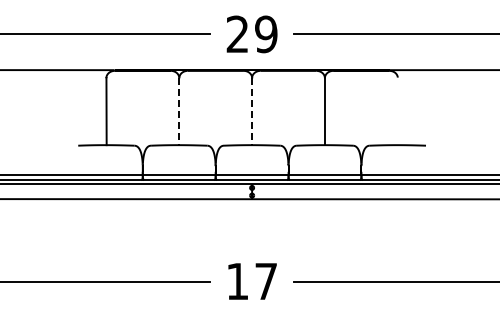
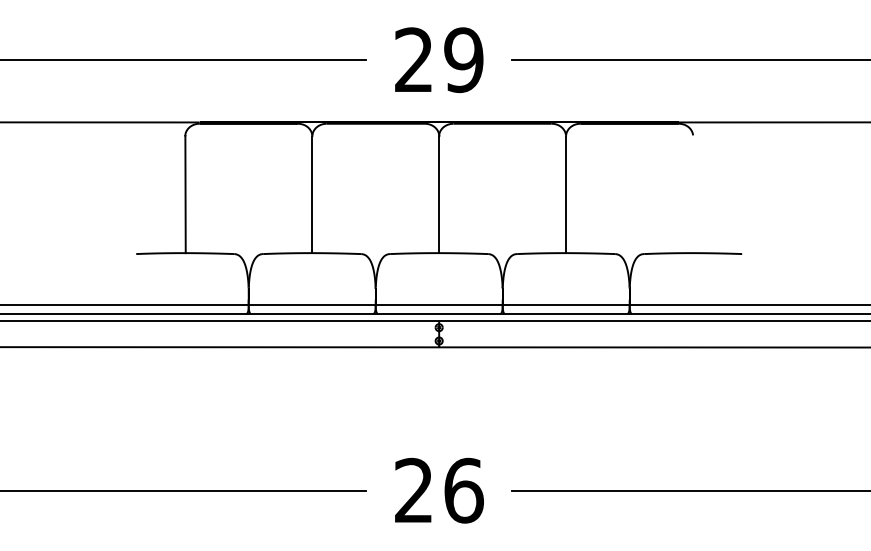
line: (179, 112) -> (312, 196), dashed -> solid
line: (252, 112) -> (439, 196), dashed -> solid
text: (251, 281) -> (438, 490), 17 -> 26

